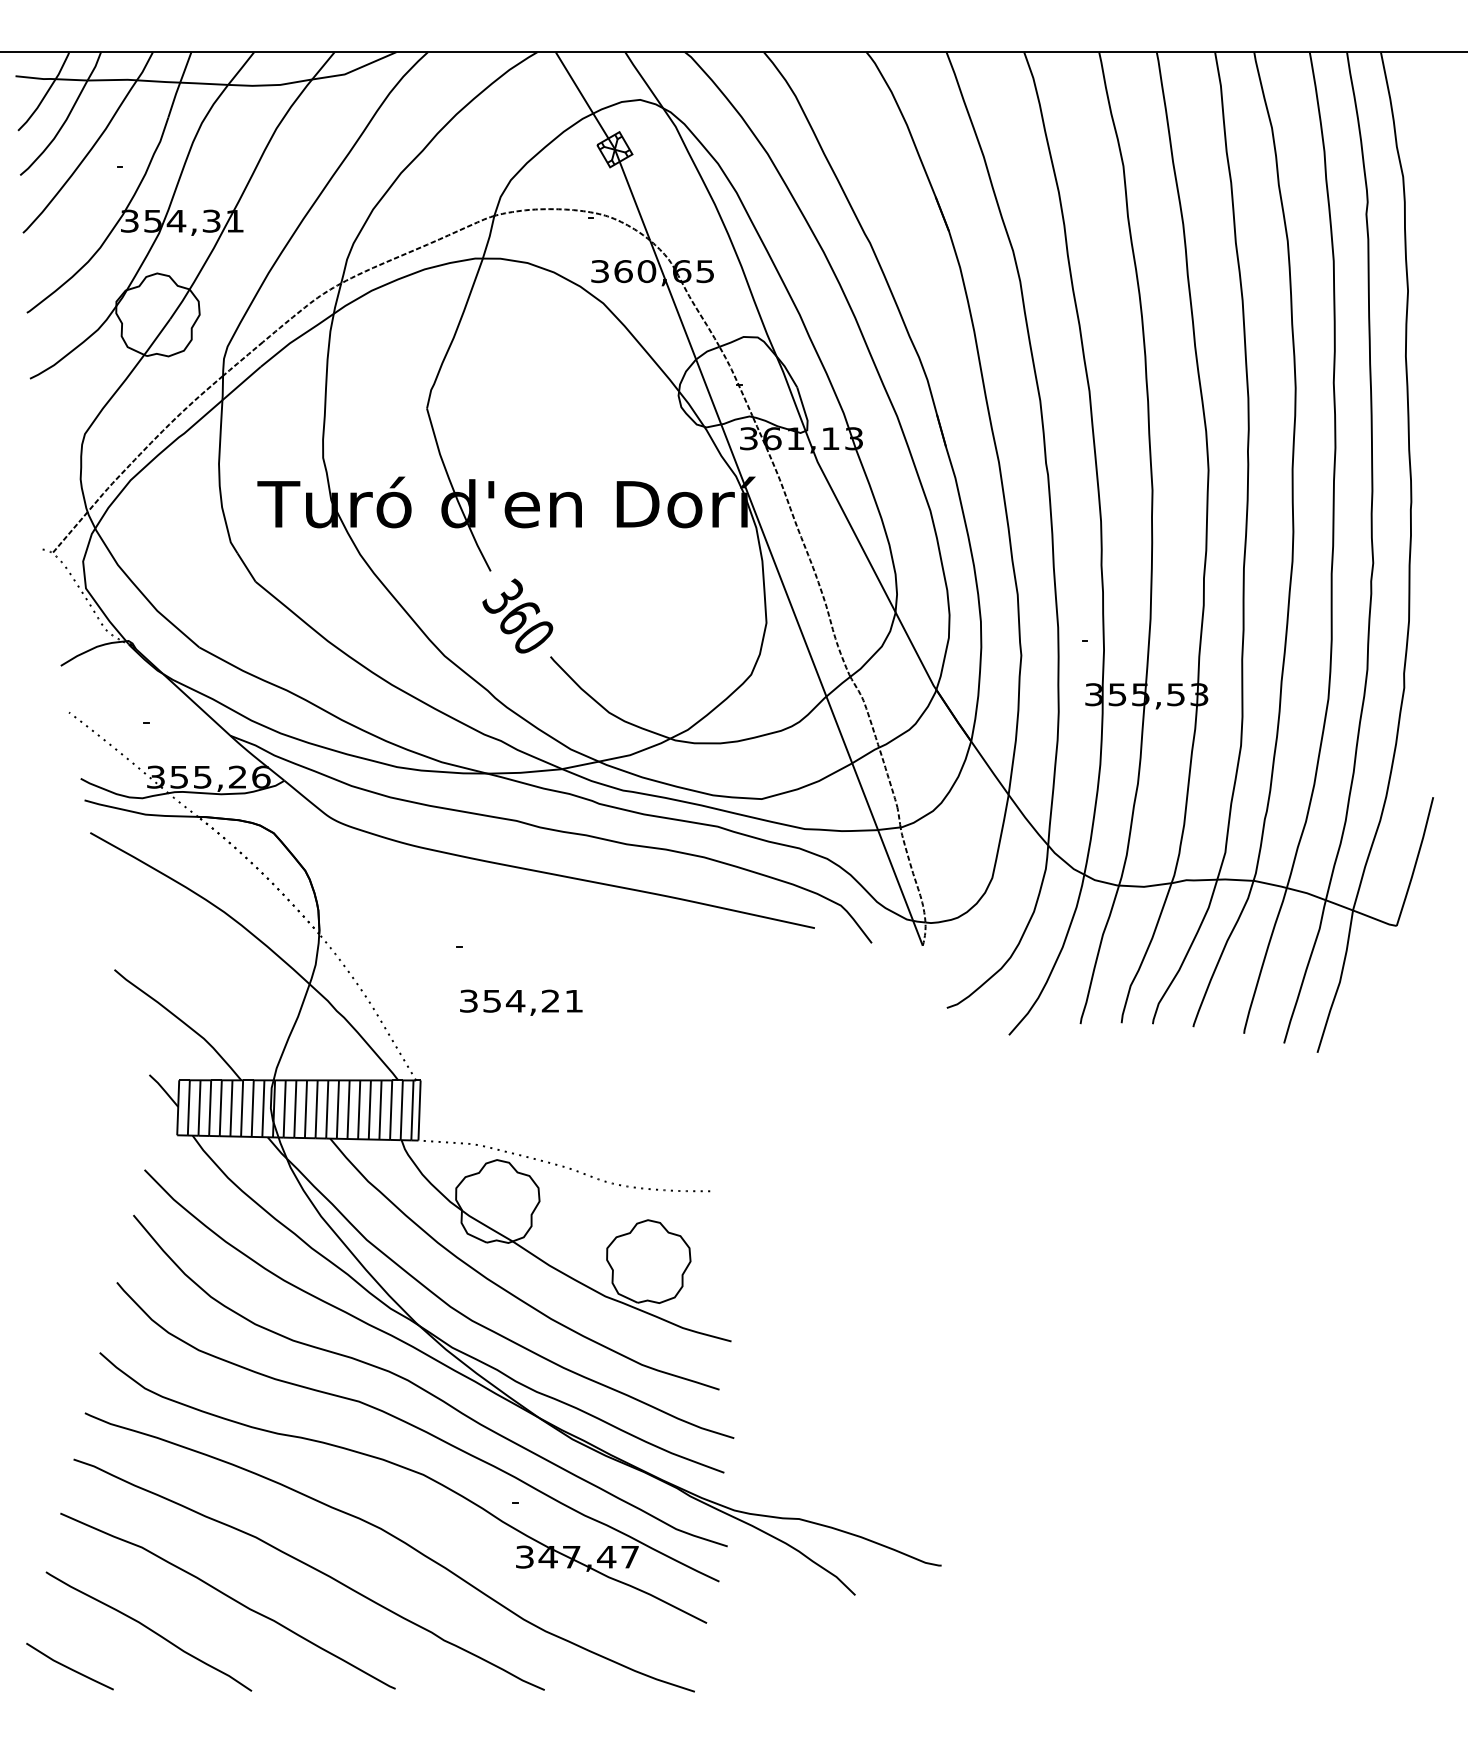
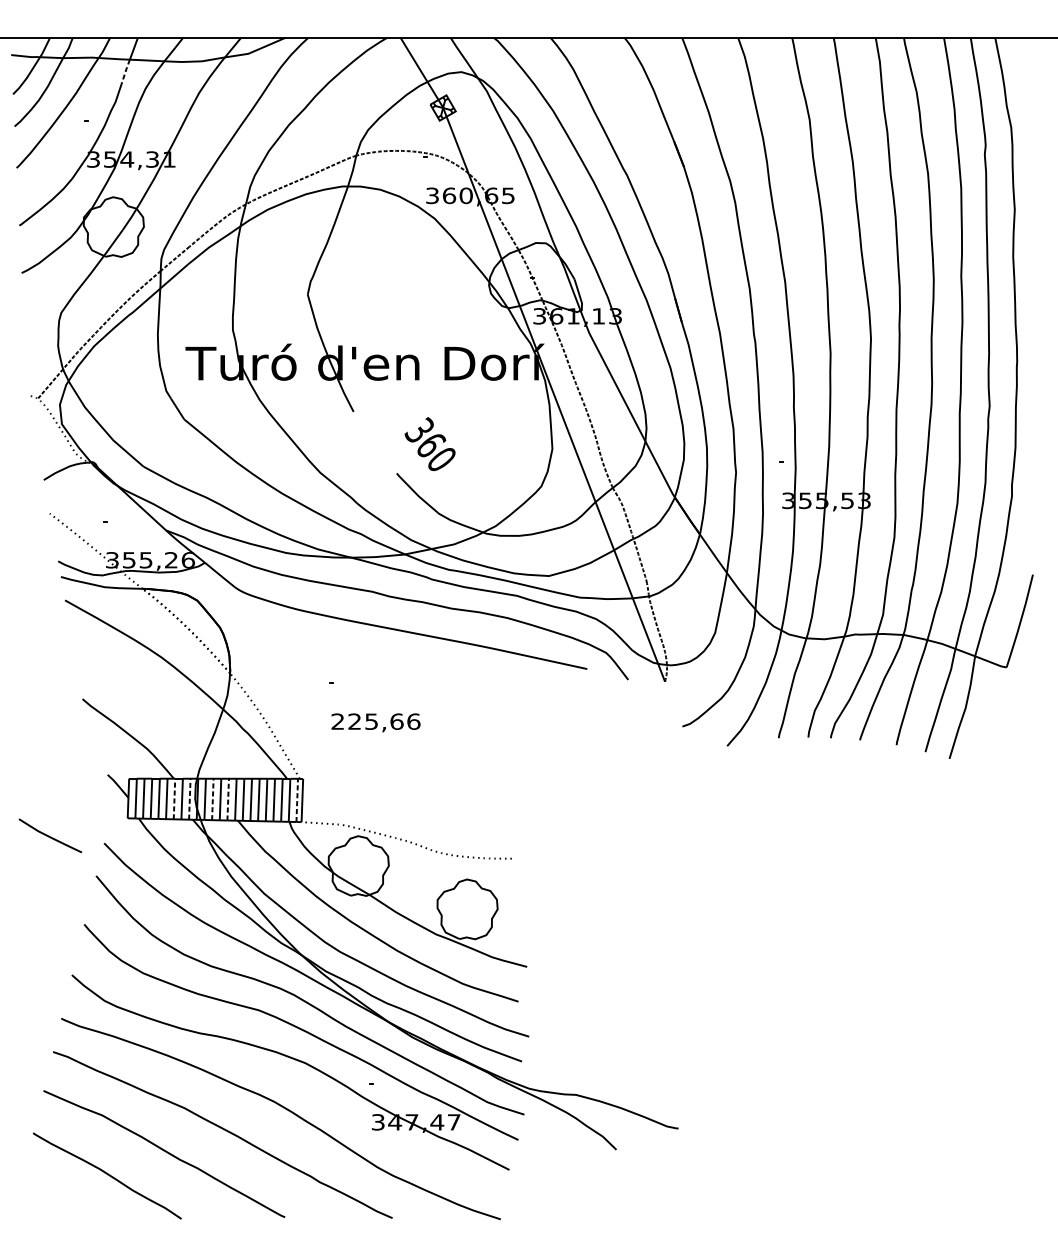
line: (174, 100) -> (125, 72), solid -> dashed
text: (517, 615) -> (429, 443), moved
text: (521, 1000) -> (375, 721), 354,21 -> 225,66
line: (242, 1108) -> (174, 799), solid -> dashed
line: (263, 1108) -> (189, 799), solid -> dashed
line: (295, 1109) -> (212, 799), solid -> dashed
line: (316, 1109) -> (228, 799), solid -> dashed
line: (412, 1110) -> (297, 800), solid -> dashed
line: (68, 1666) -> (49, 835), moved

